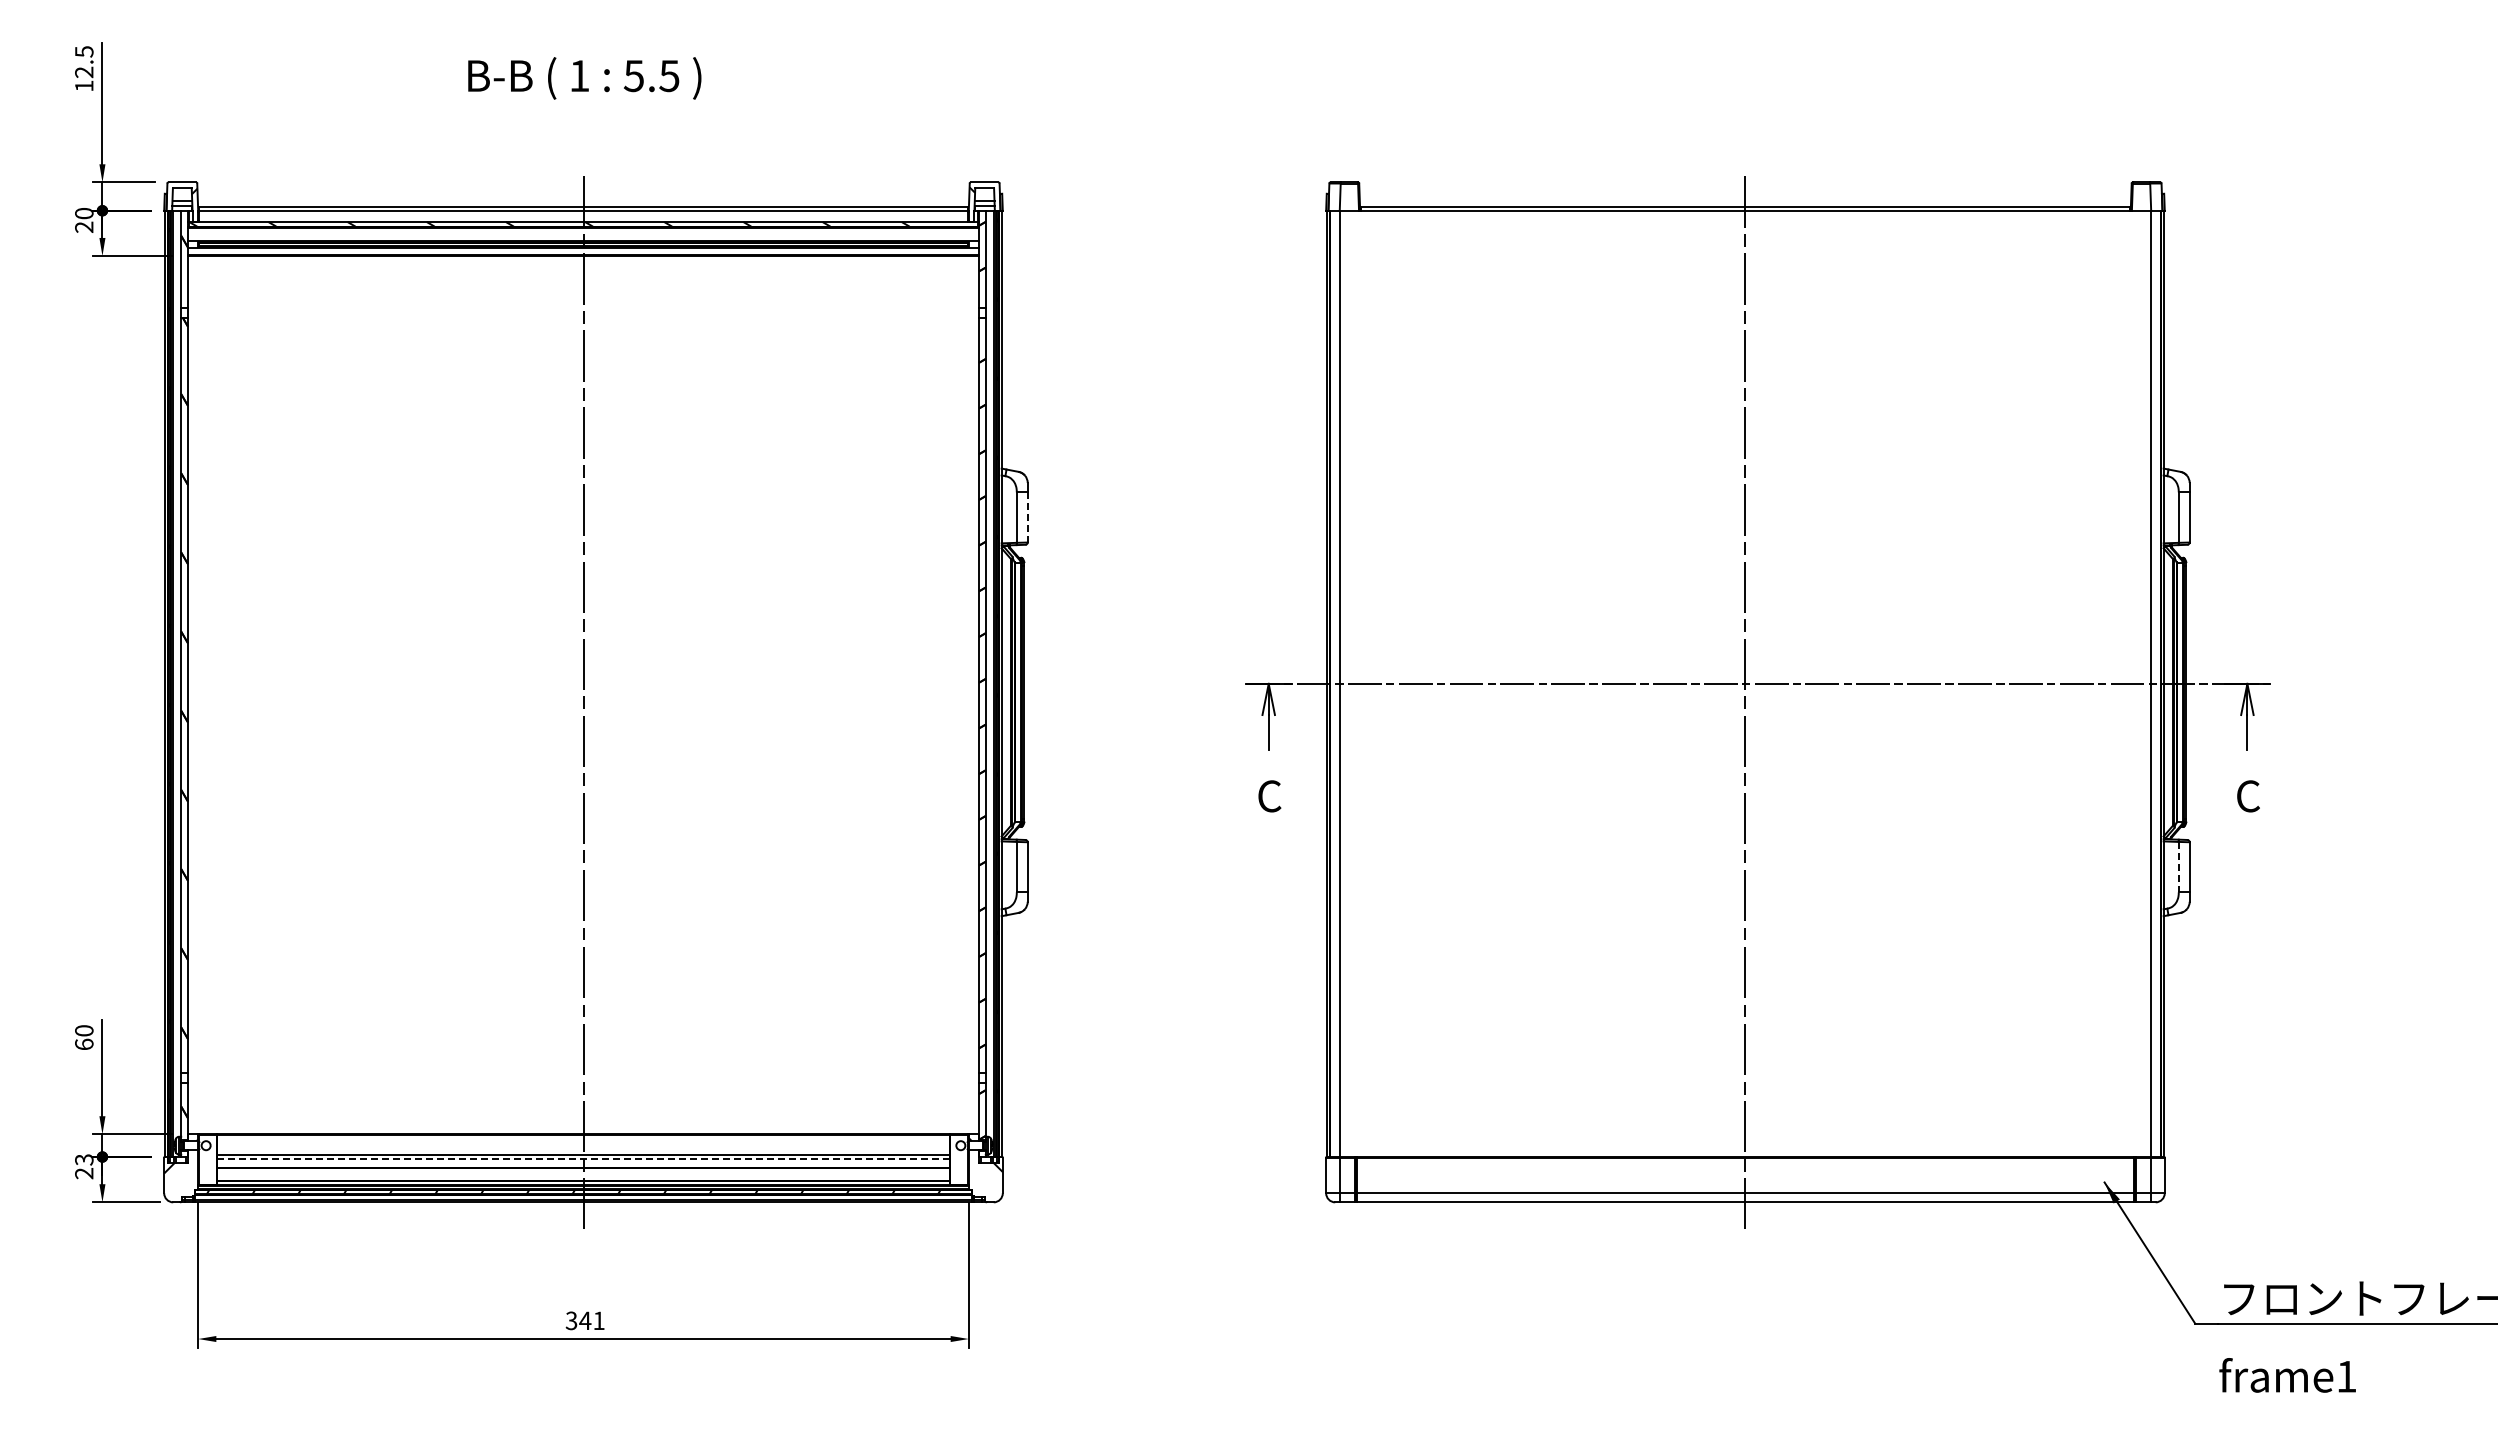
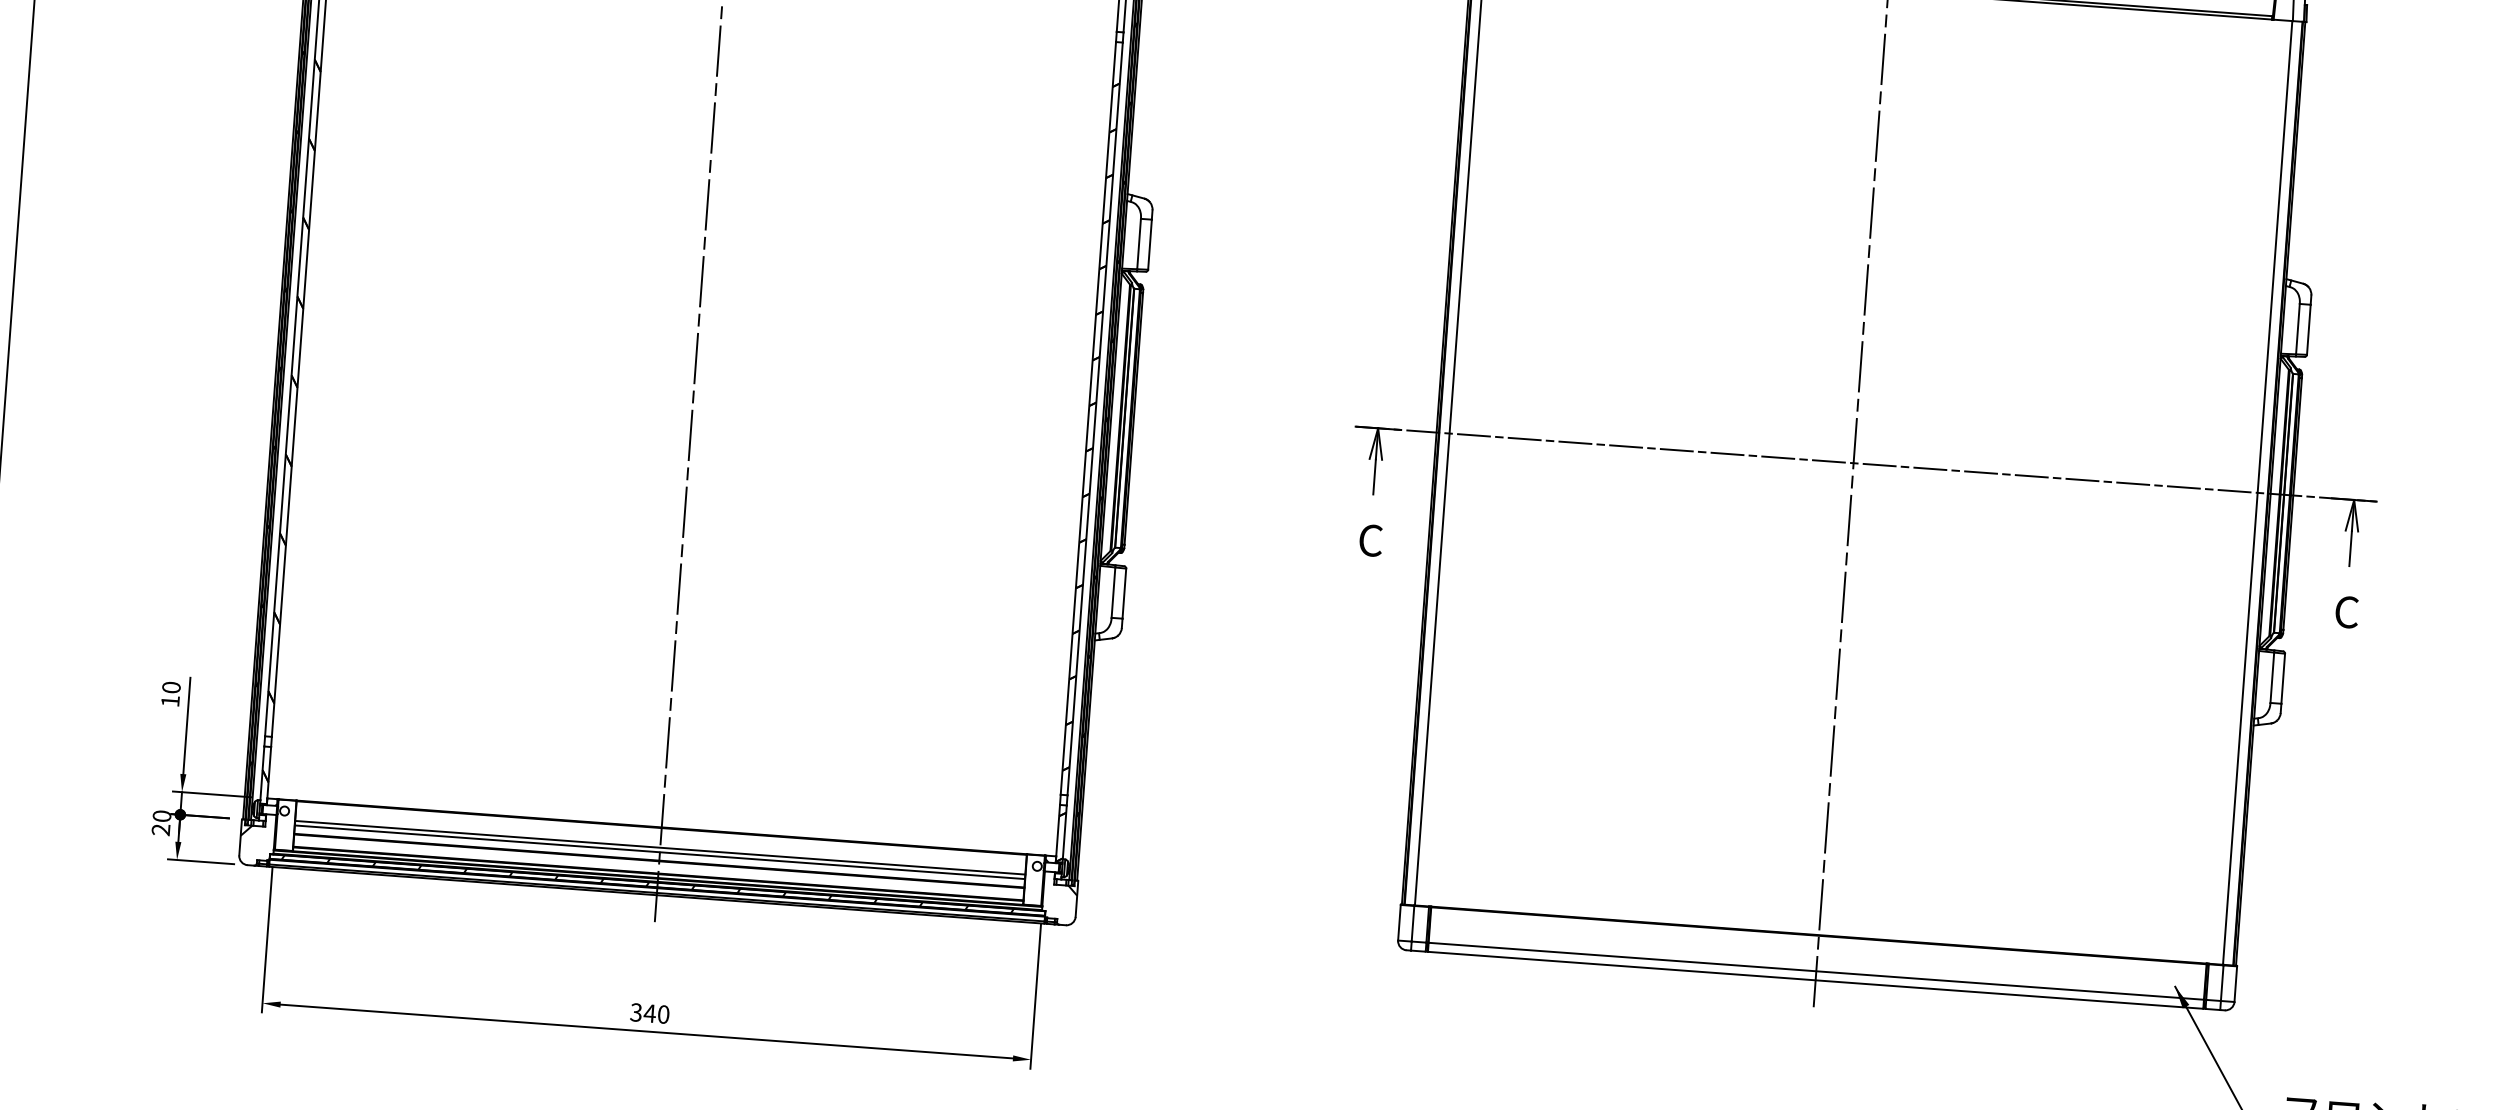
line: (1027, 516) -> (1149, 243), dashed -> solid
line: (2178, 867) -> (2272, 678), dashed -> solid
text: (84, 1043) -> (170, 700), 60 -> 10
text: (84, 1159) -> (162, 815), 23 -> 20
line: (583, 1159) -> (659, 852), dashed -> solid
text: (598, 1320) -> (663, 1014), 341 -> 340

